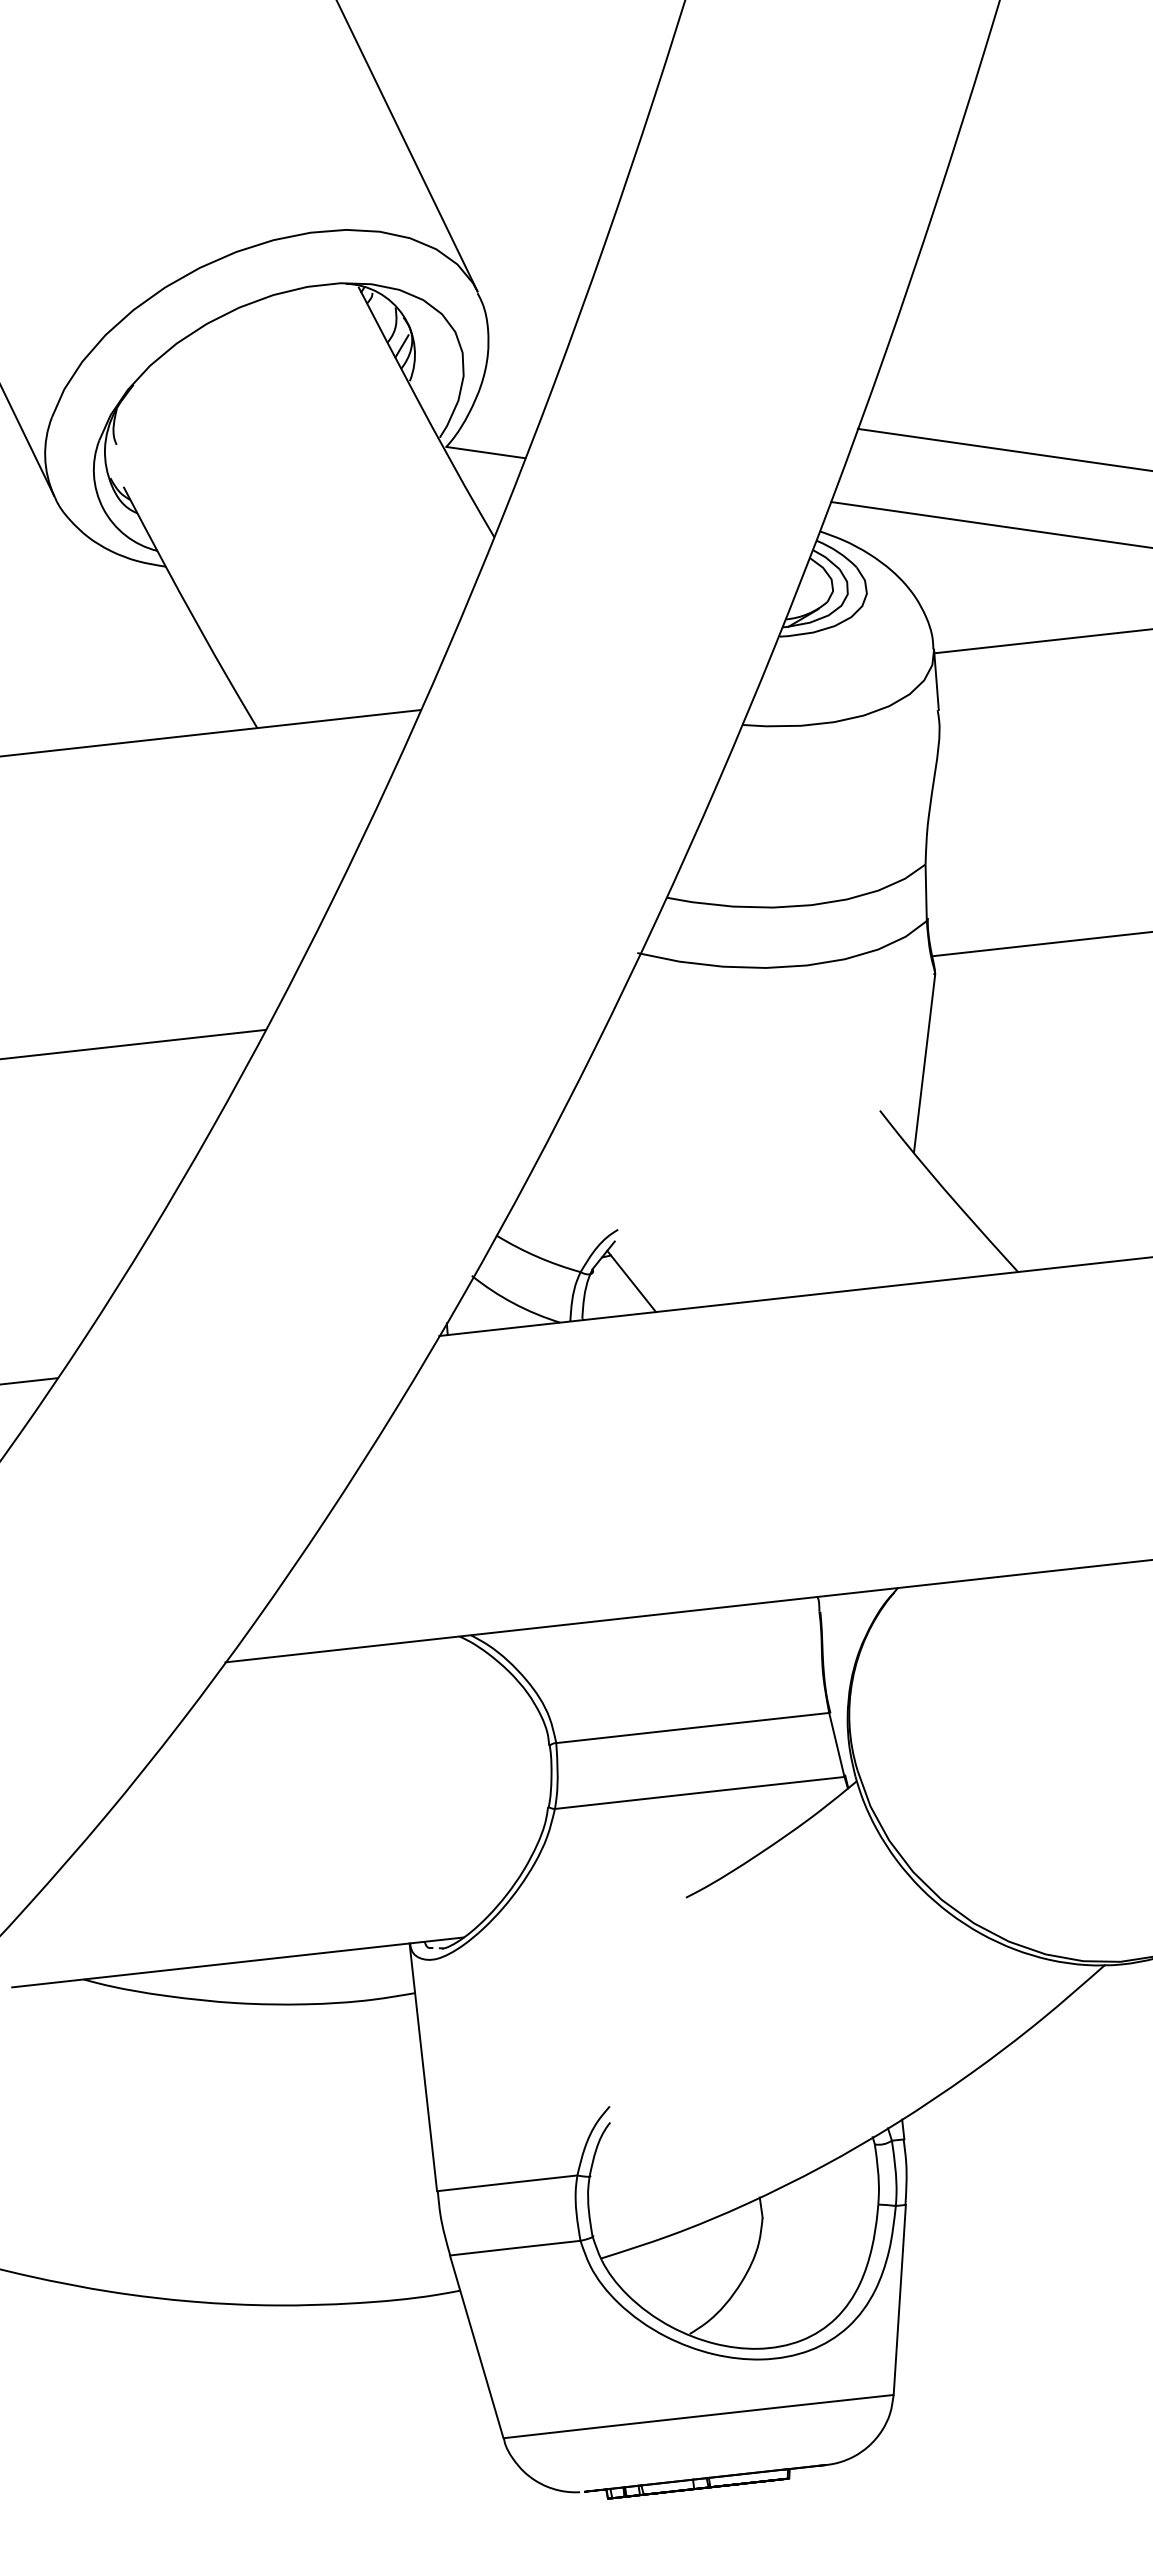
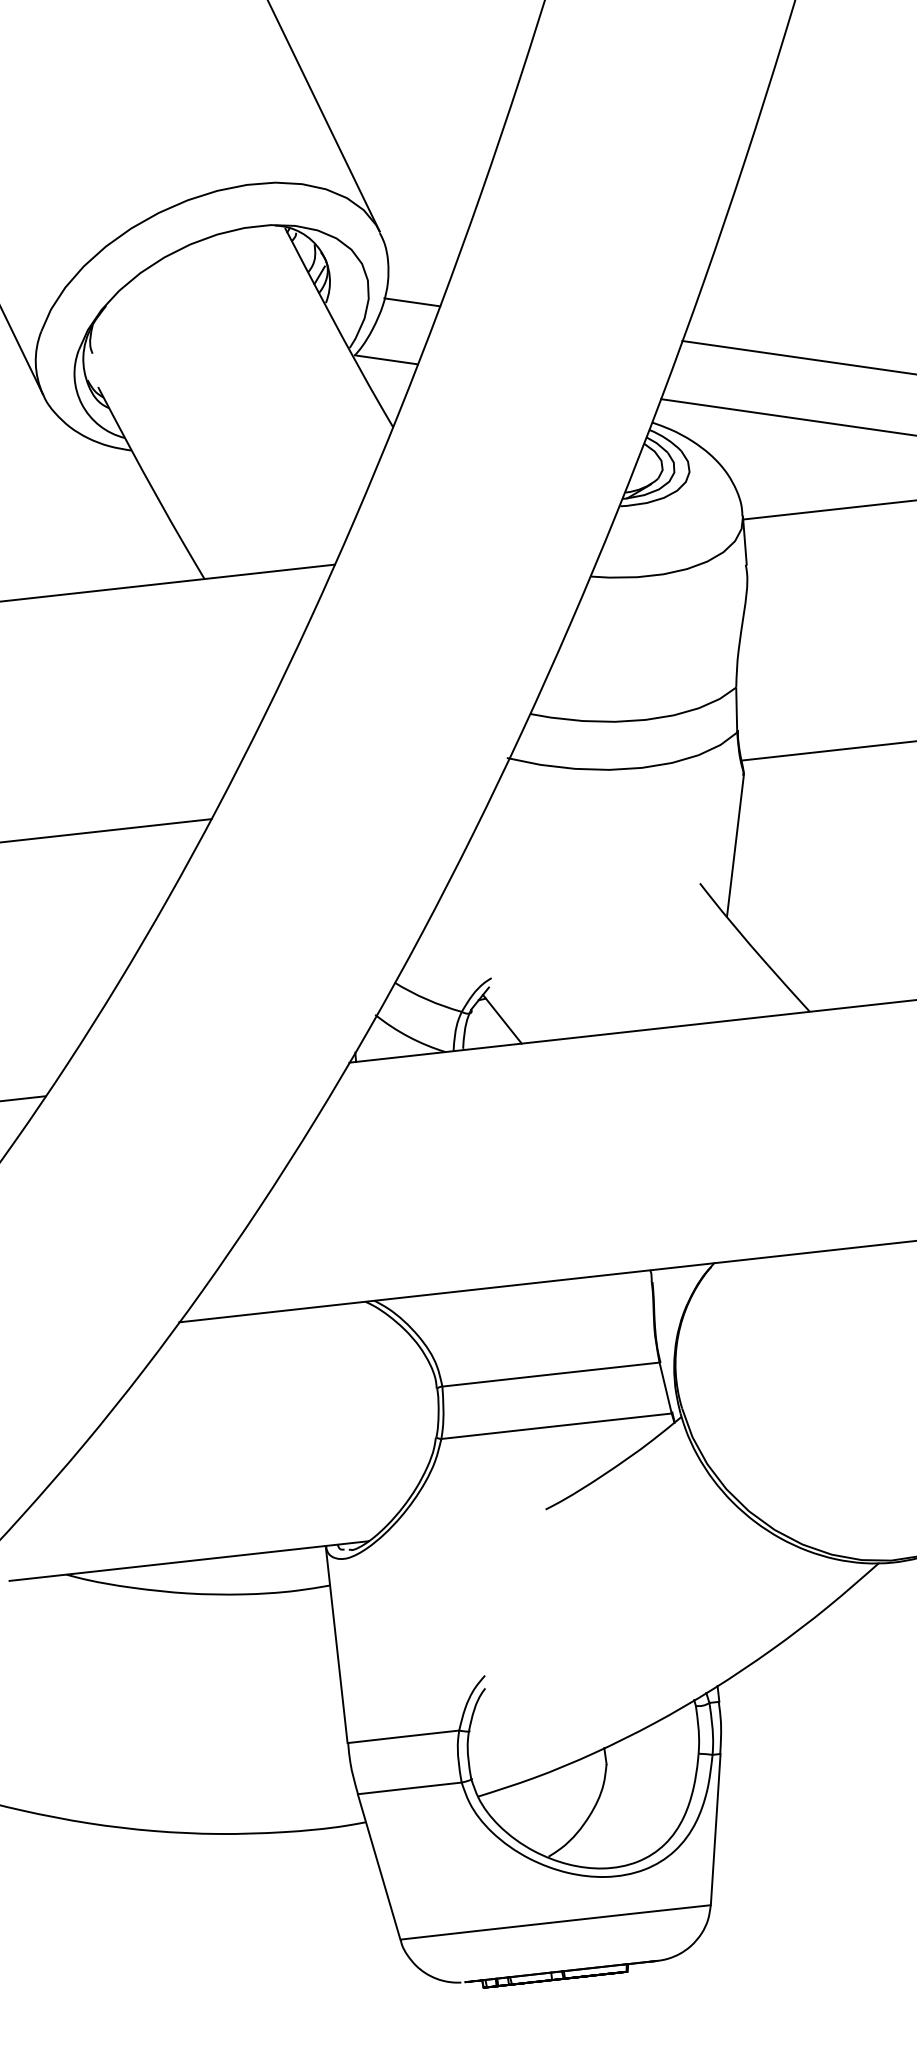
line: (518, 380) -> (412, 302), added

